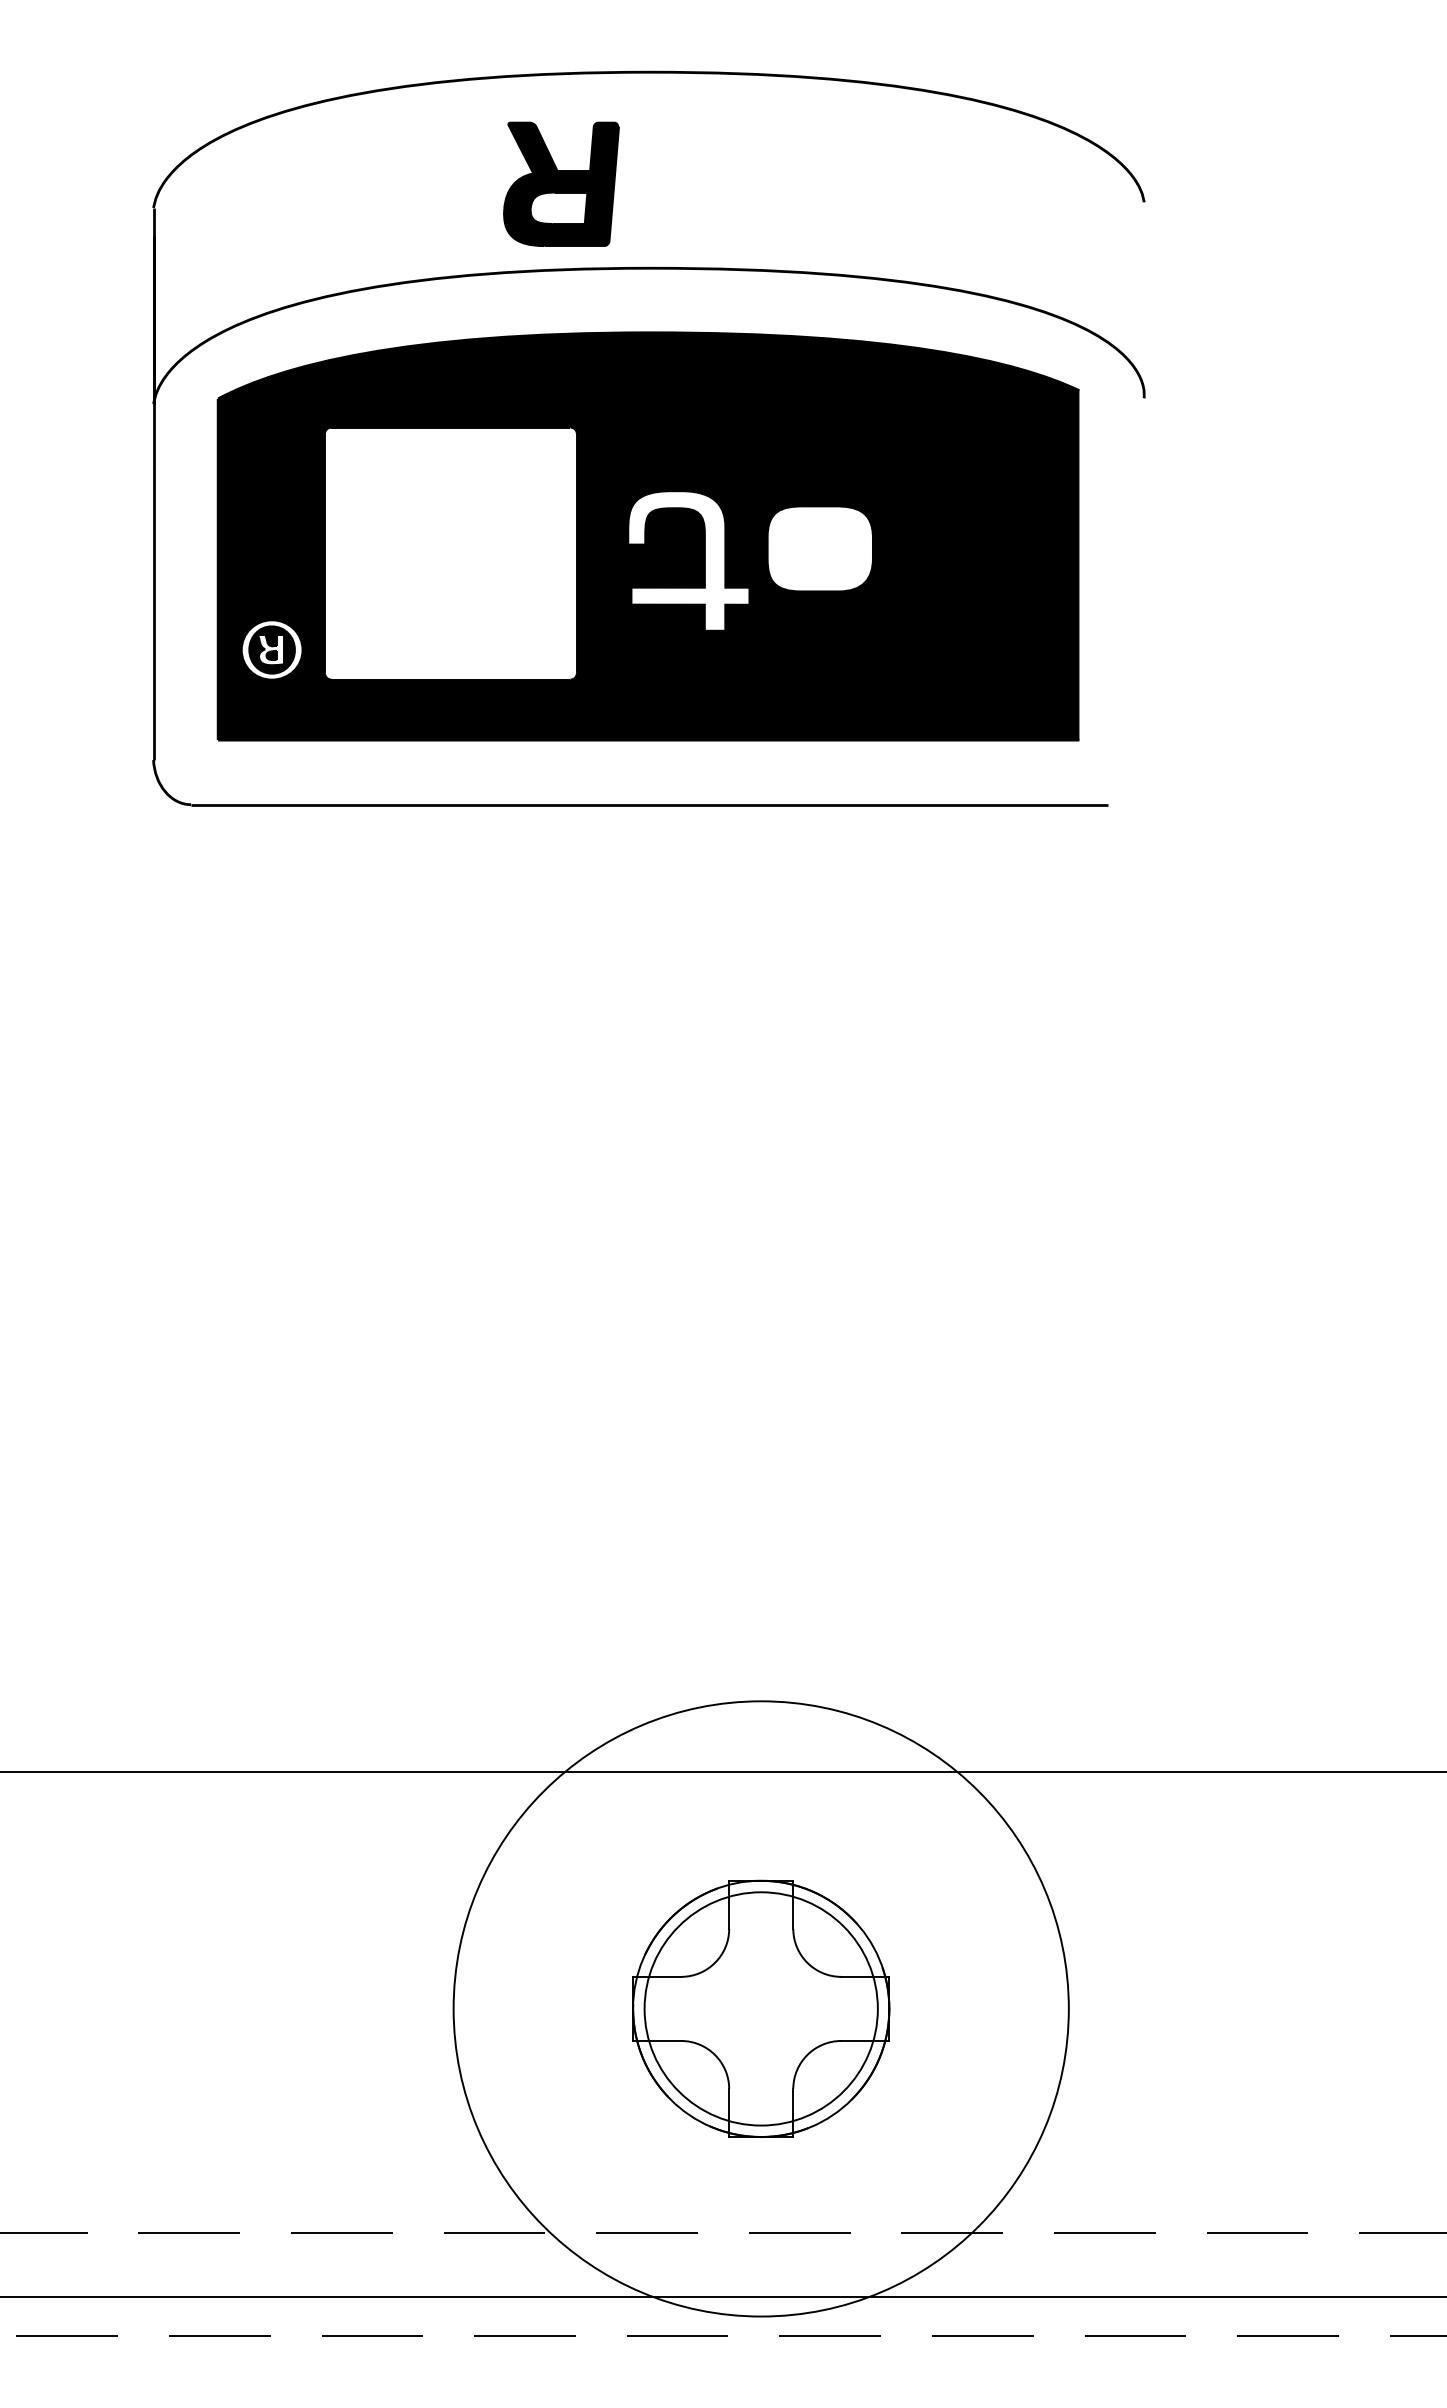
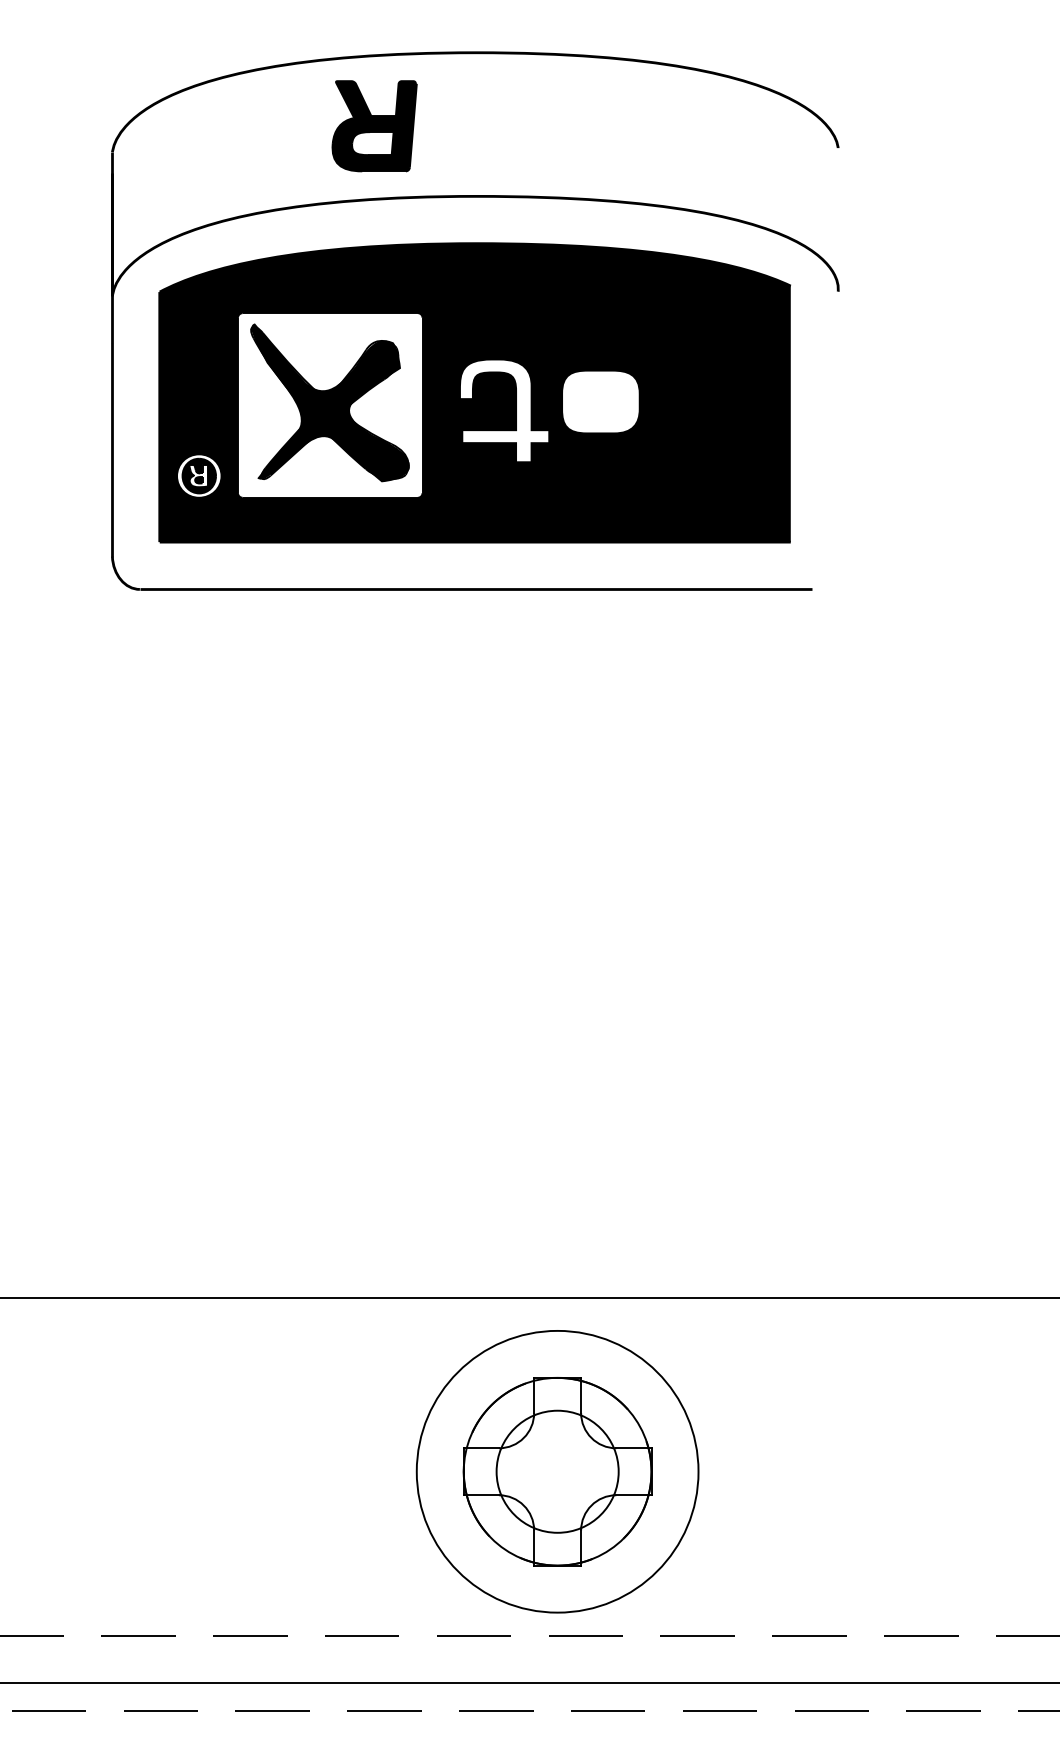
part: (561, 183) -> (374, 125), moved
part: (450, 549) -> (329, 402), added
circle: (760, 2008) -> (557, 1471), size x0.62
circle: (760, 2008) -> (557, 1471), size x0.71

